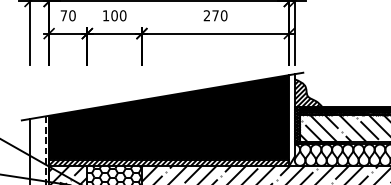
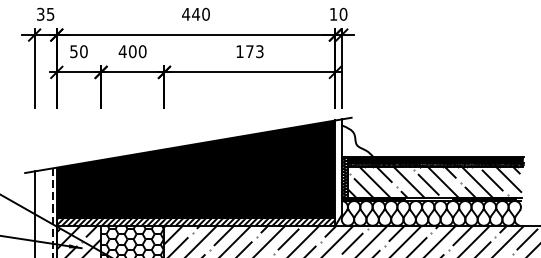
text: (63, 15) -> (73, 51), 70 -> 50
text: (105, 15) -> (122, 51), 100 -> 400
text: (215, 15) -> (249, 51), 270 -> 173
hatch: (306, 93) -> (355, 141), removed

